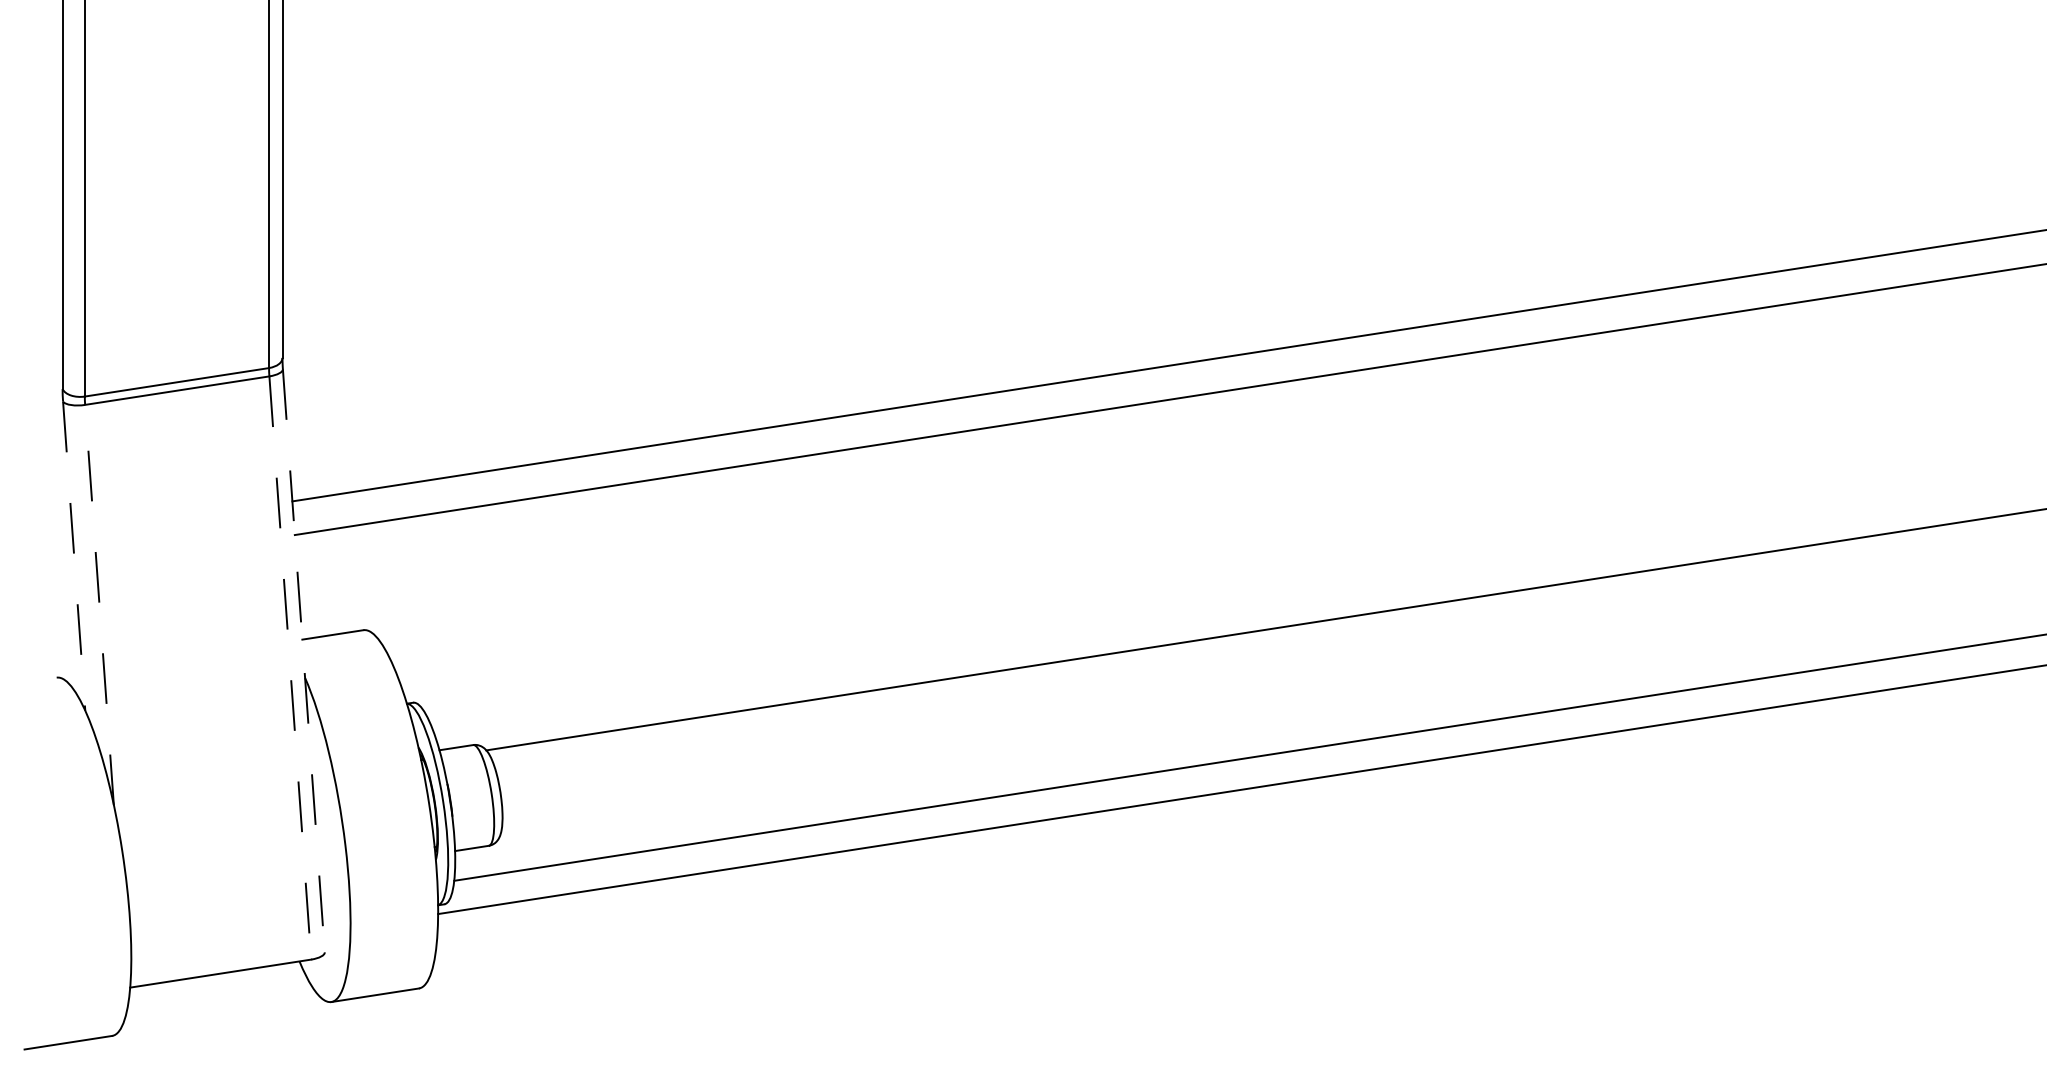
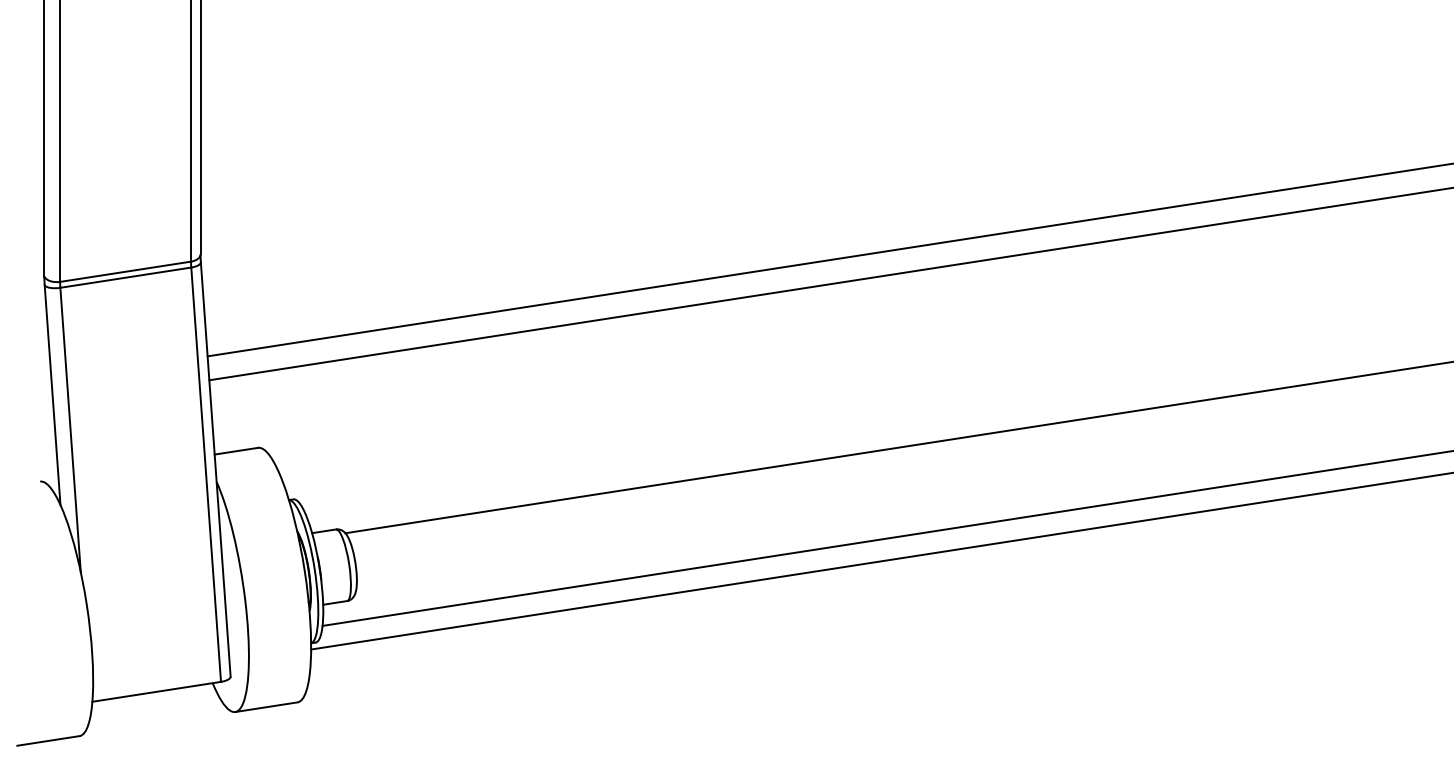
line: (74, 556) -> (52, 395), dashed -> solid
line: (99, 605) -> (70, 430), dashed -> solid
line: (303, 661) -> (215, 470), dashed -> solid
line: (290, 668) -> (206, 475), dashed -> solid

